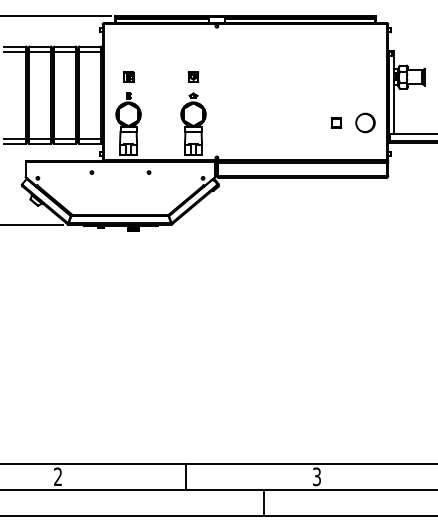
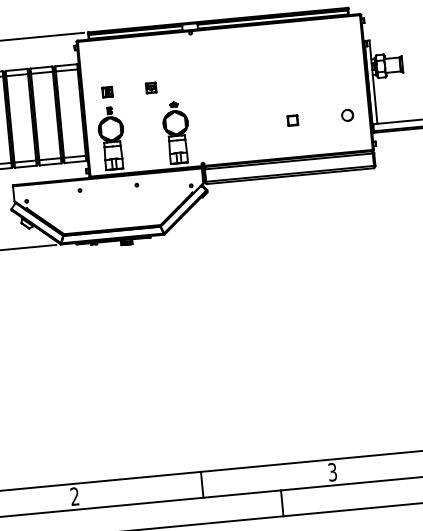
part: (193, 76) -> (151, 87), moved
part: (335, 122) -> (291, 120), moved
part: (365, 122) -> (347, 114), size x0.6

